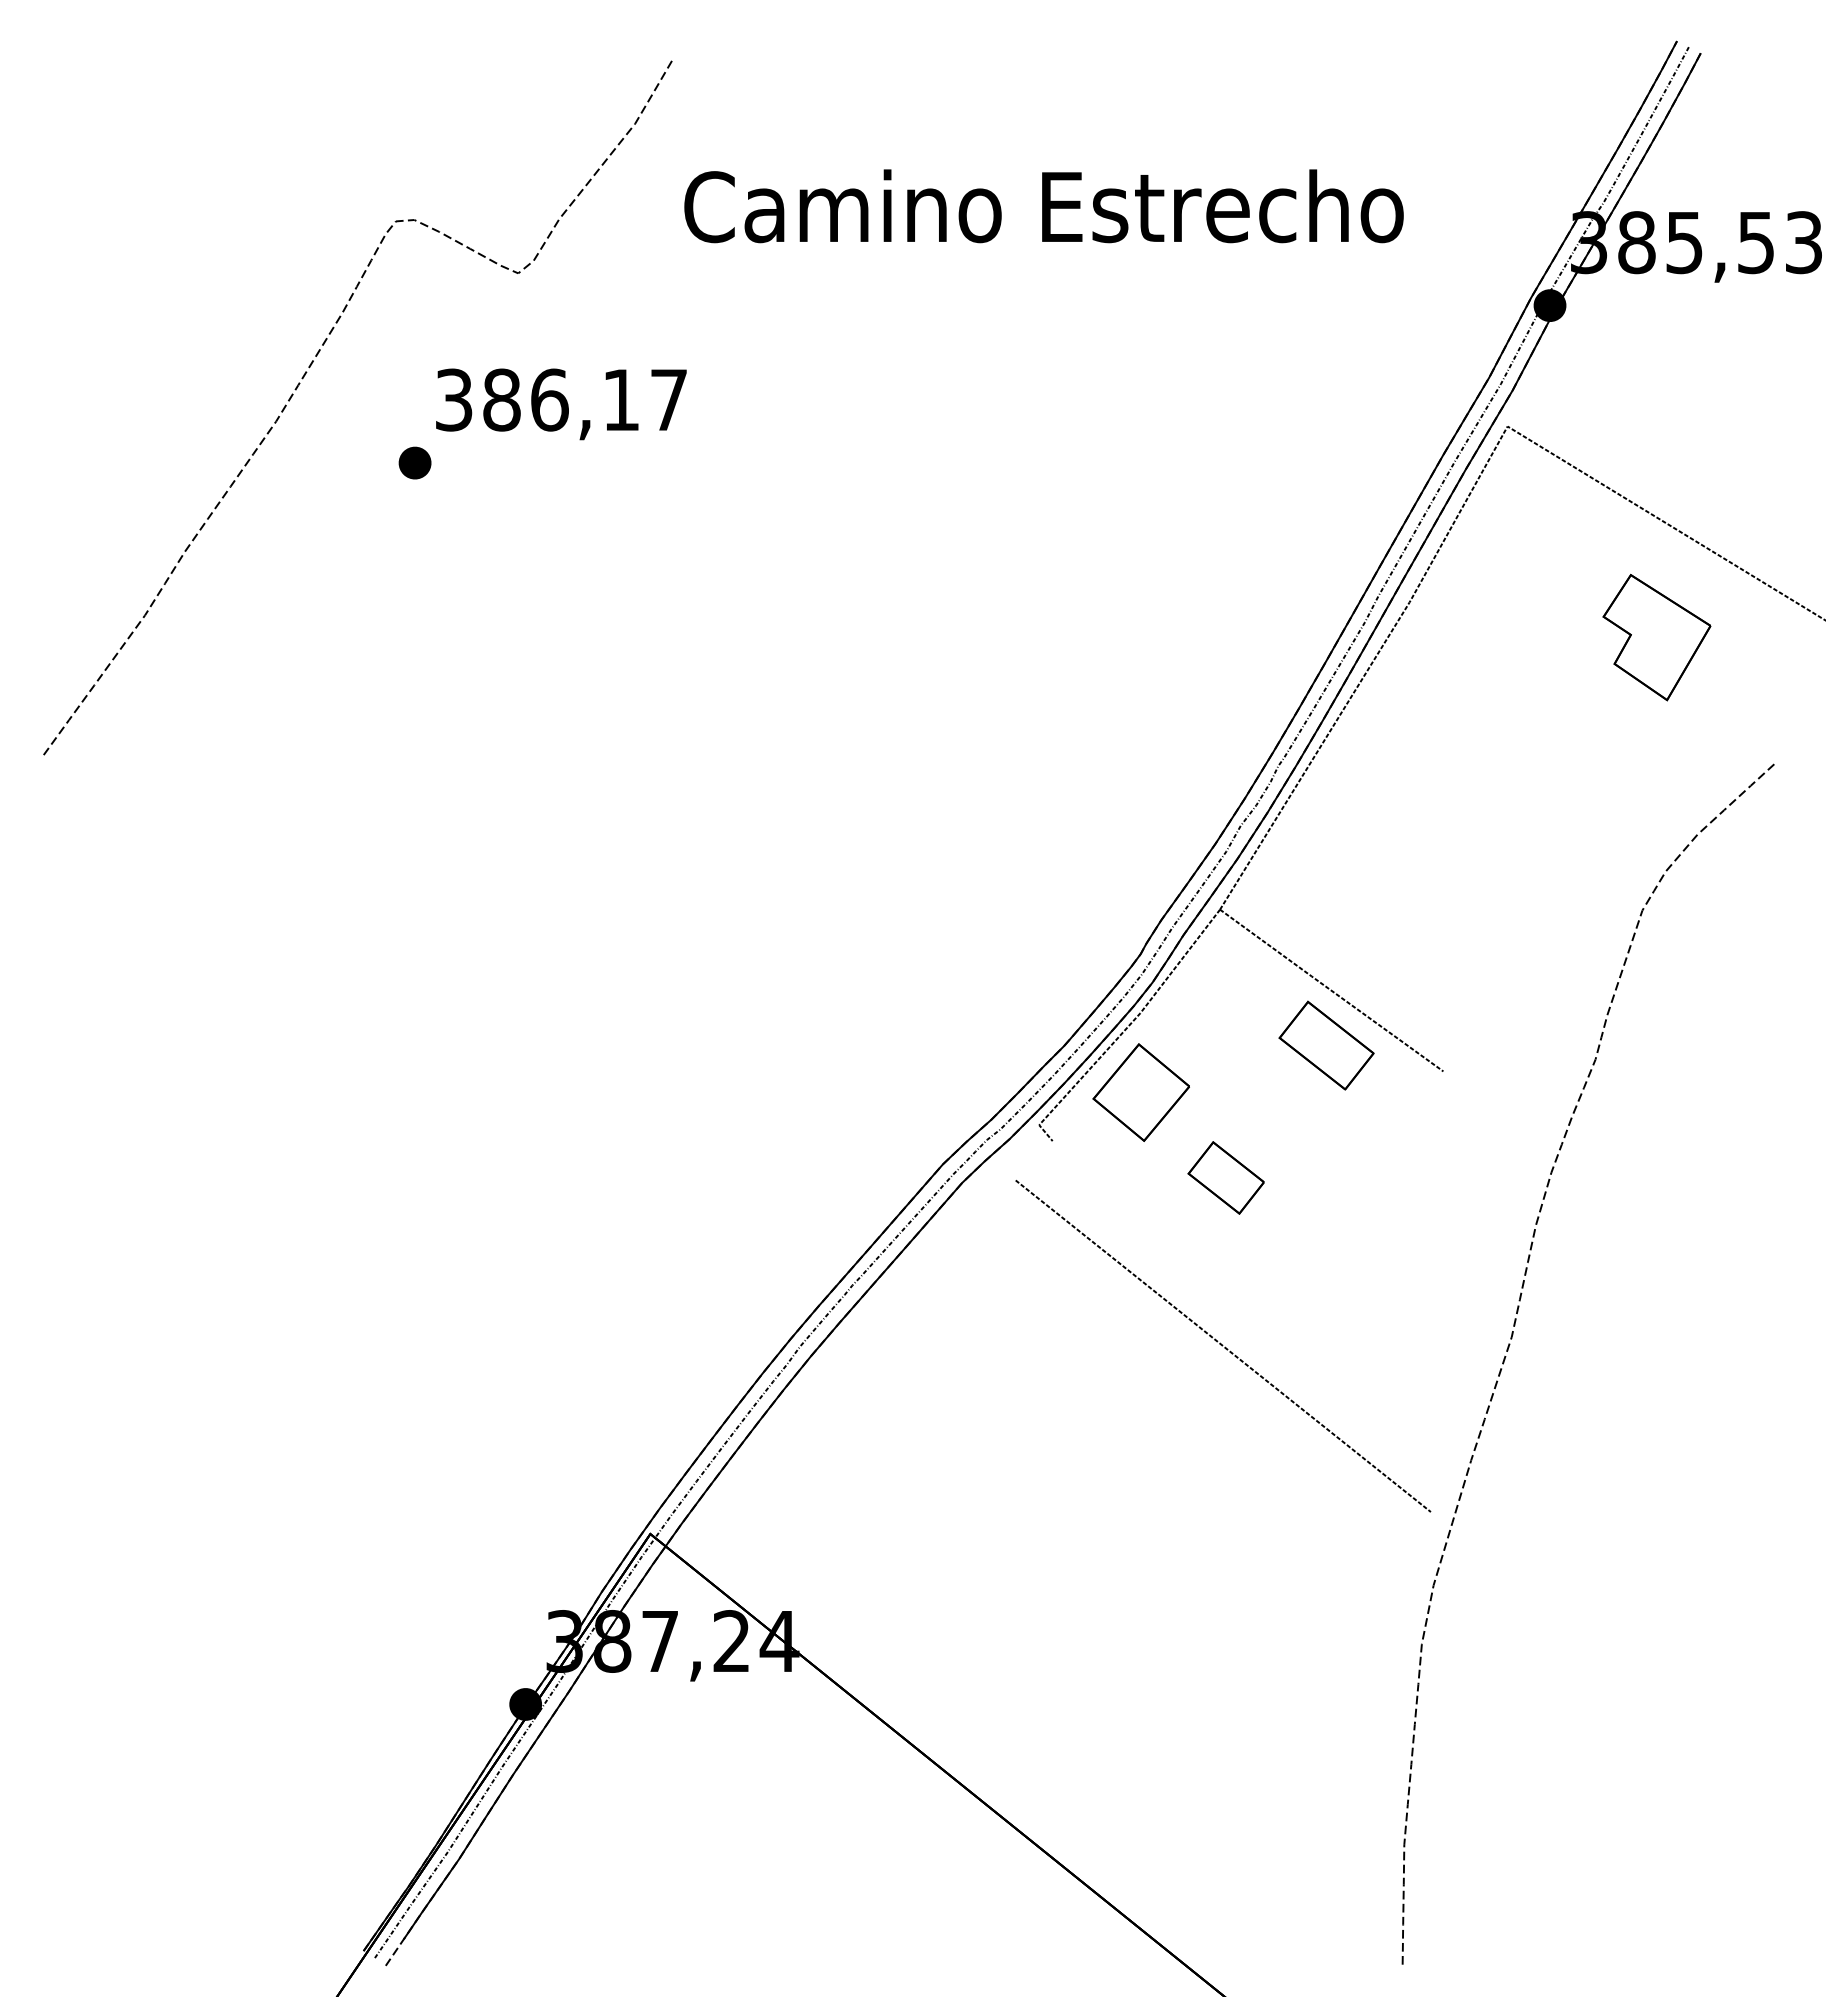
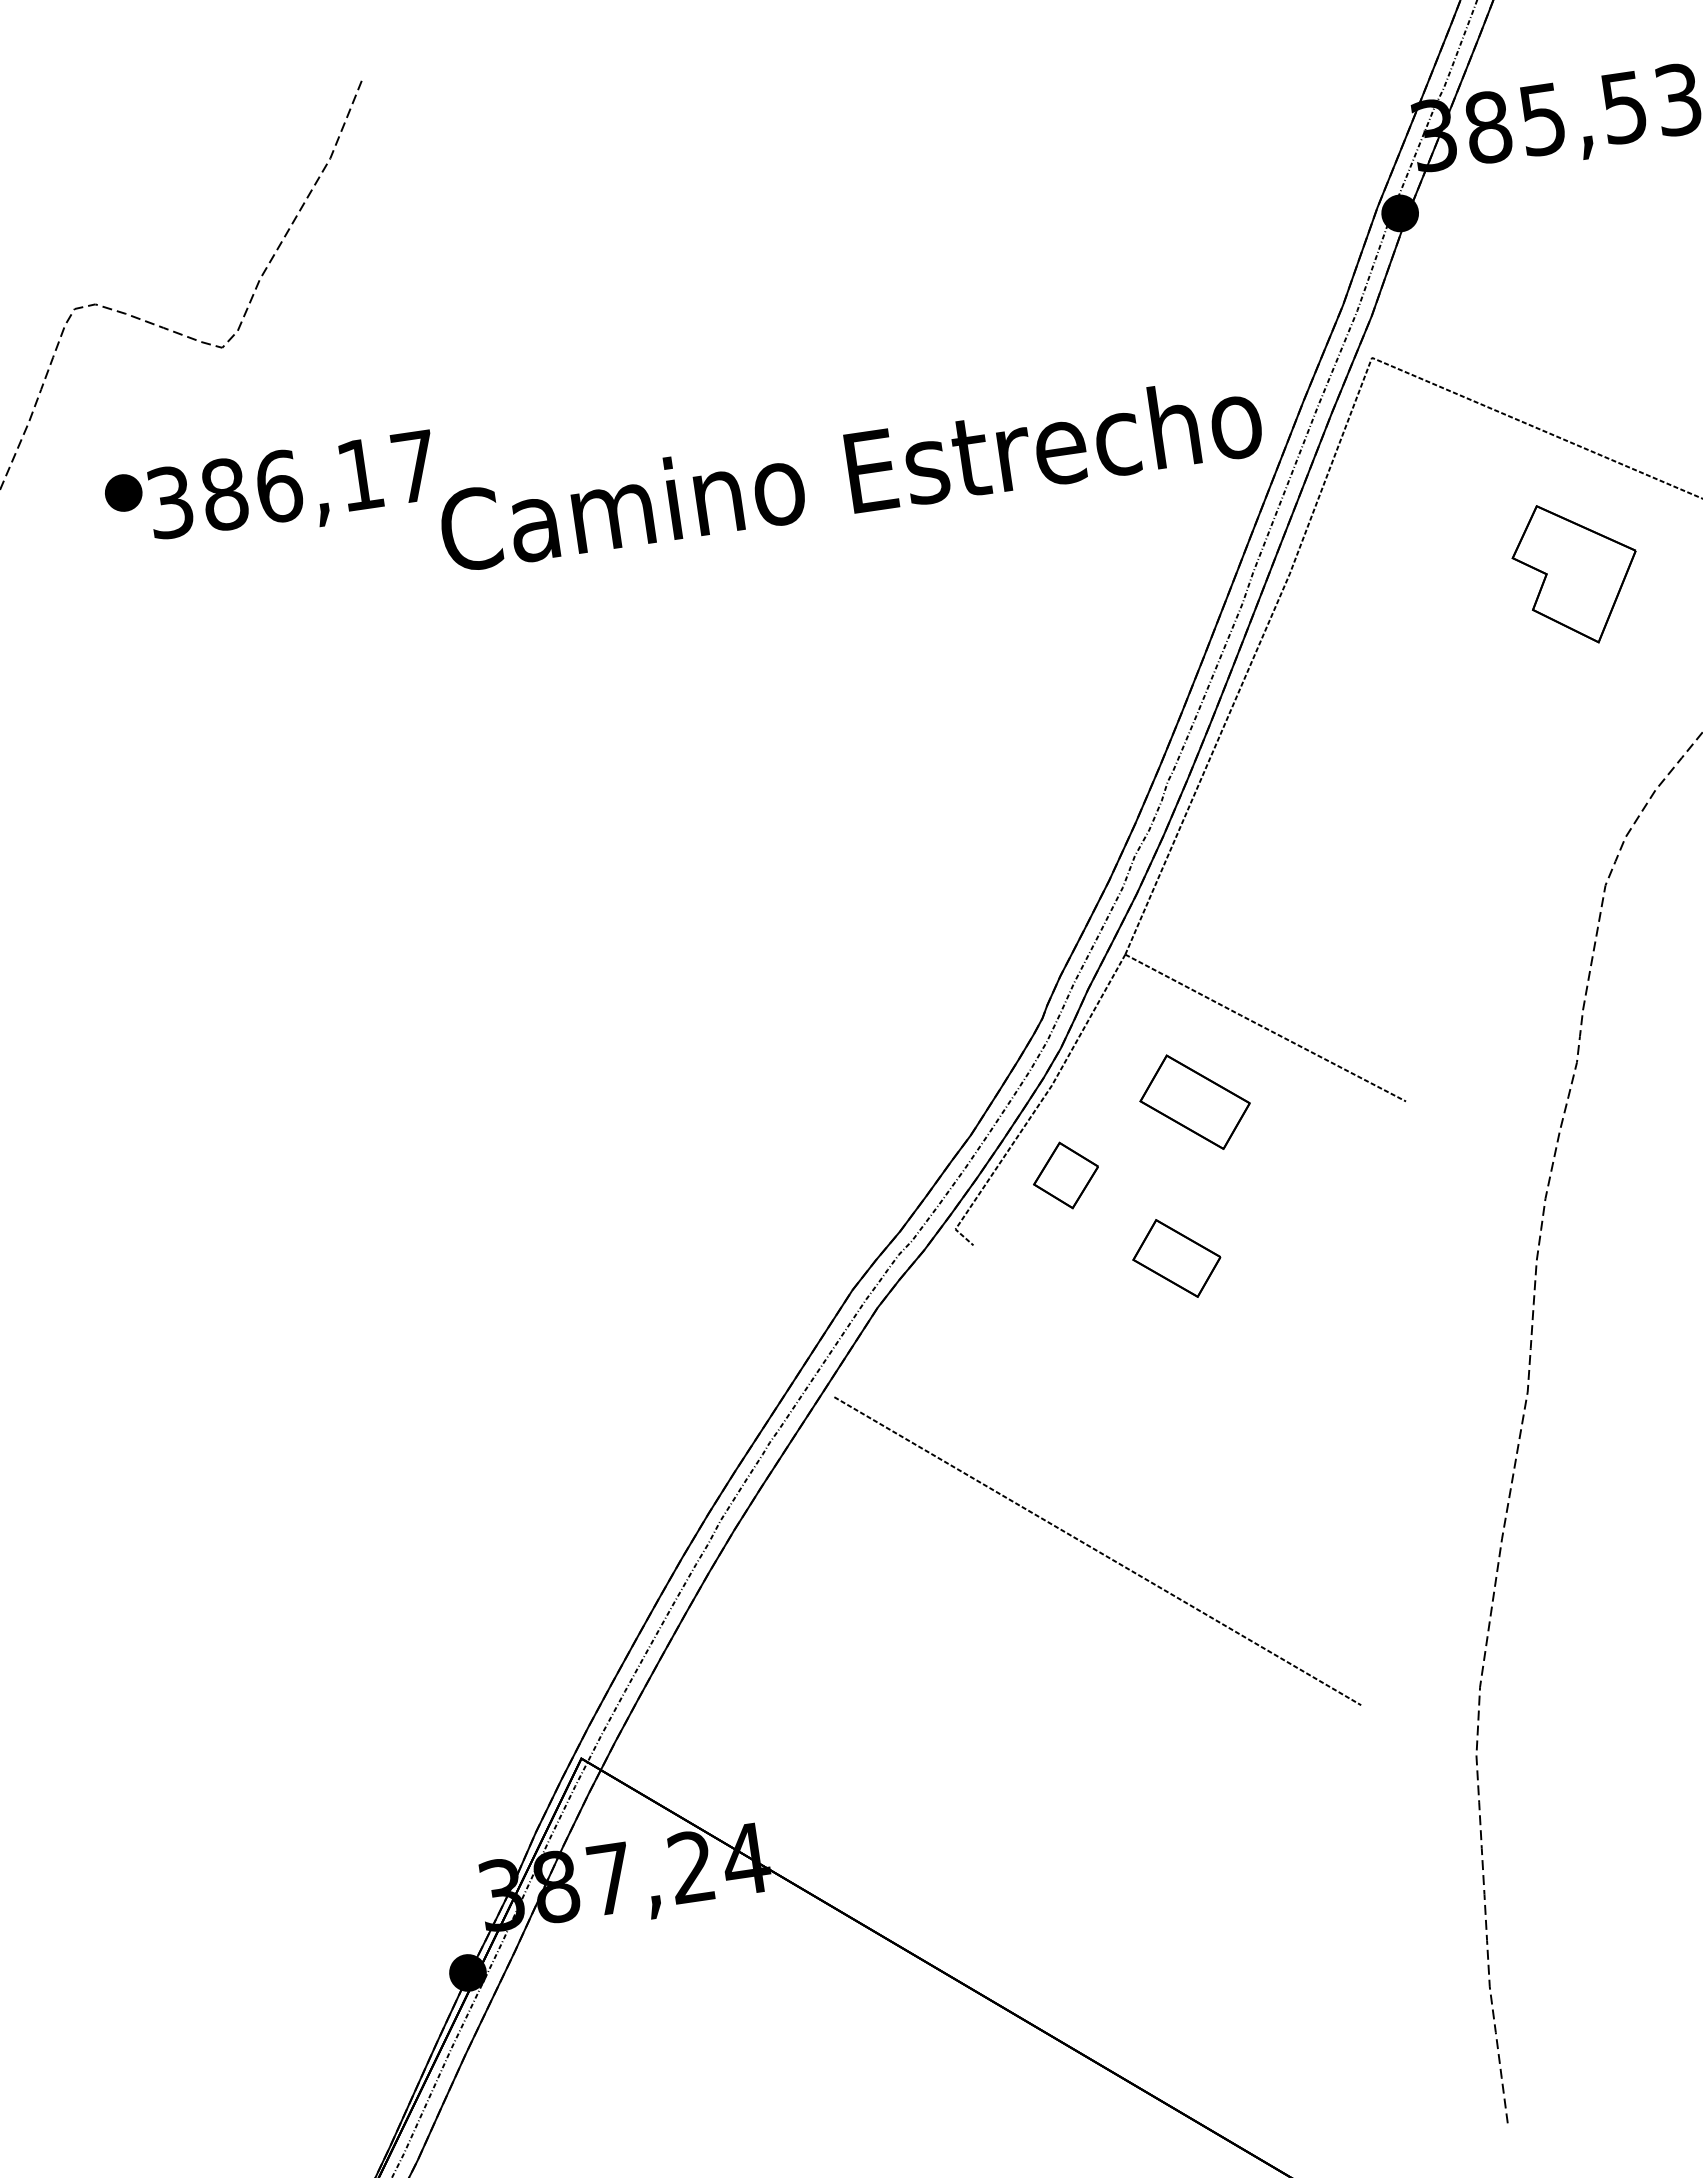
text: (1043, 206) -> (850, 473), moved
part: (414, 462) -> (122, 492), moved
part: (1326, 1045) -> (1194, 1102), moved
part: (1140, 1092) -> (1065, 1175), size x0.6
line: (1223, 1345) -> (1097, 1550), moved

